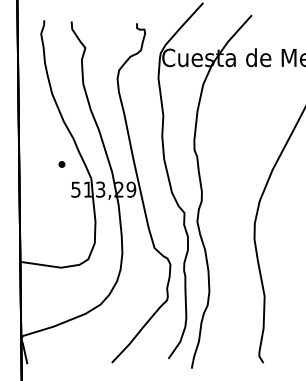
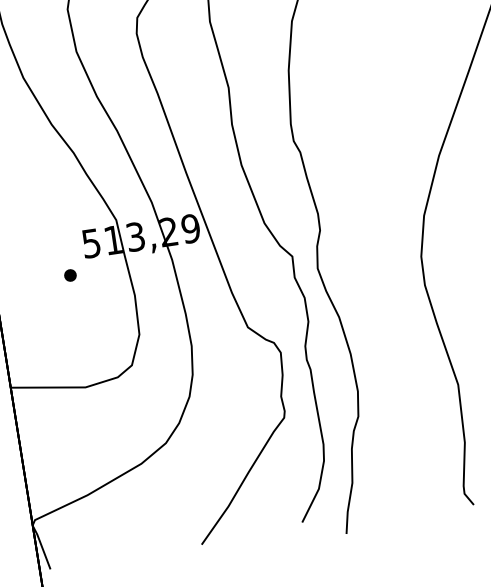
part: (61, 164) -> (69, 275), moved

